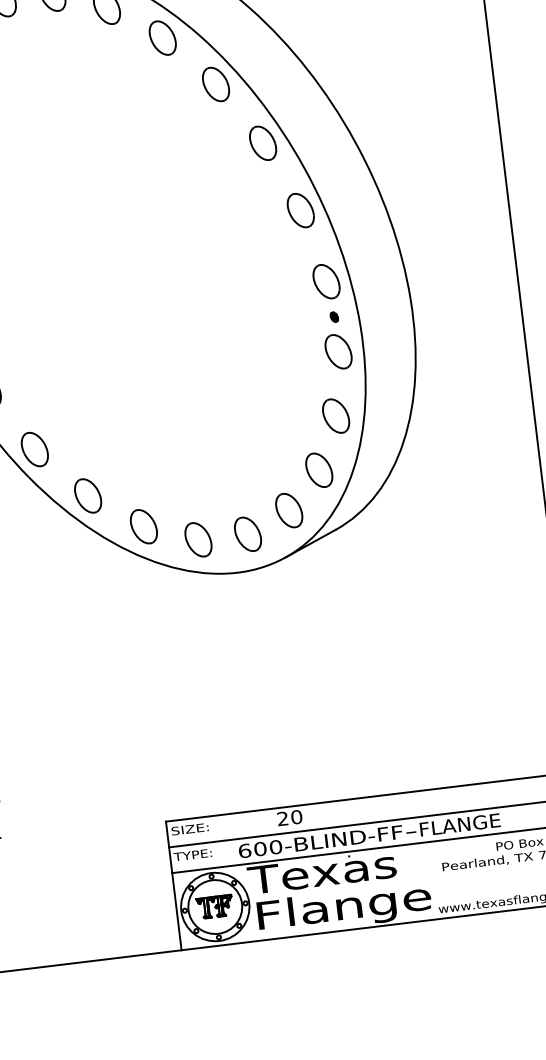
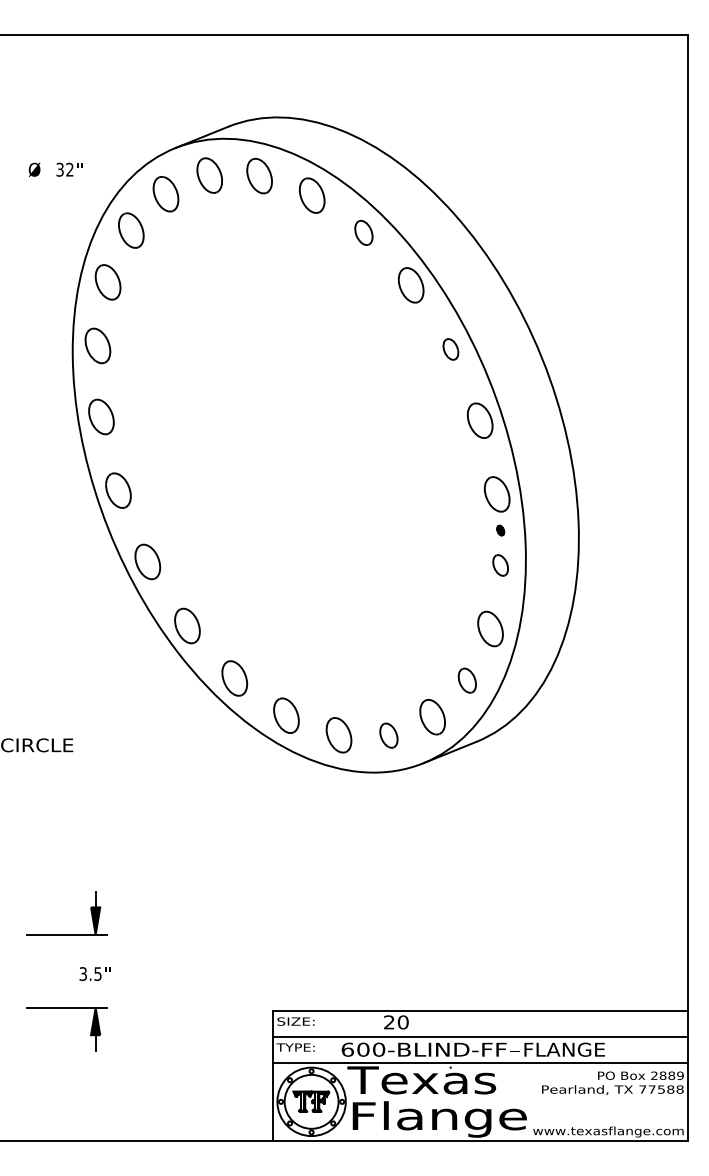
part: (162, 37) -> (363, 232), size x0.7
part: (262, 143) -> (450, 349), size x0.6
part: (338, 351) -> (500, 565), size x0.6
part: (319, 470) -> (467, 680), size x0.7
part: (247, 534) -> (388, 735), size x0.7

